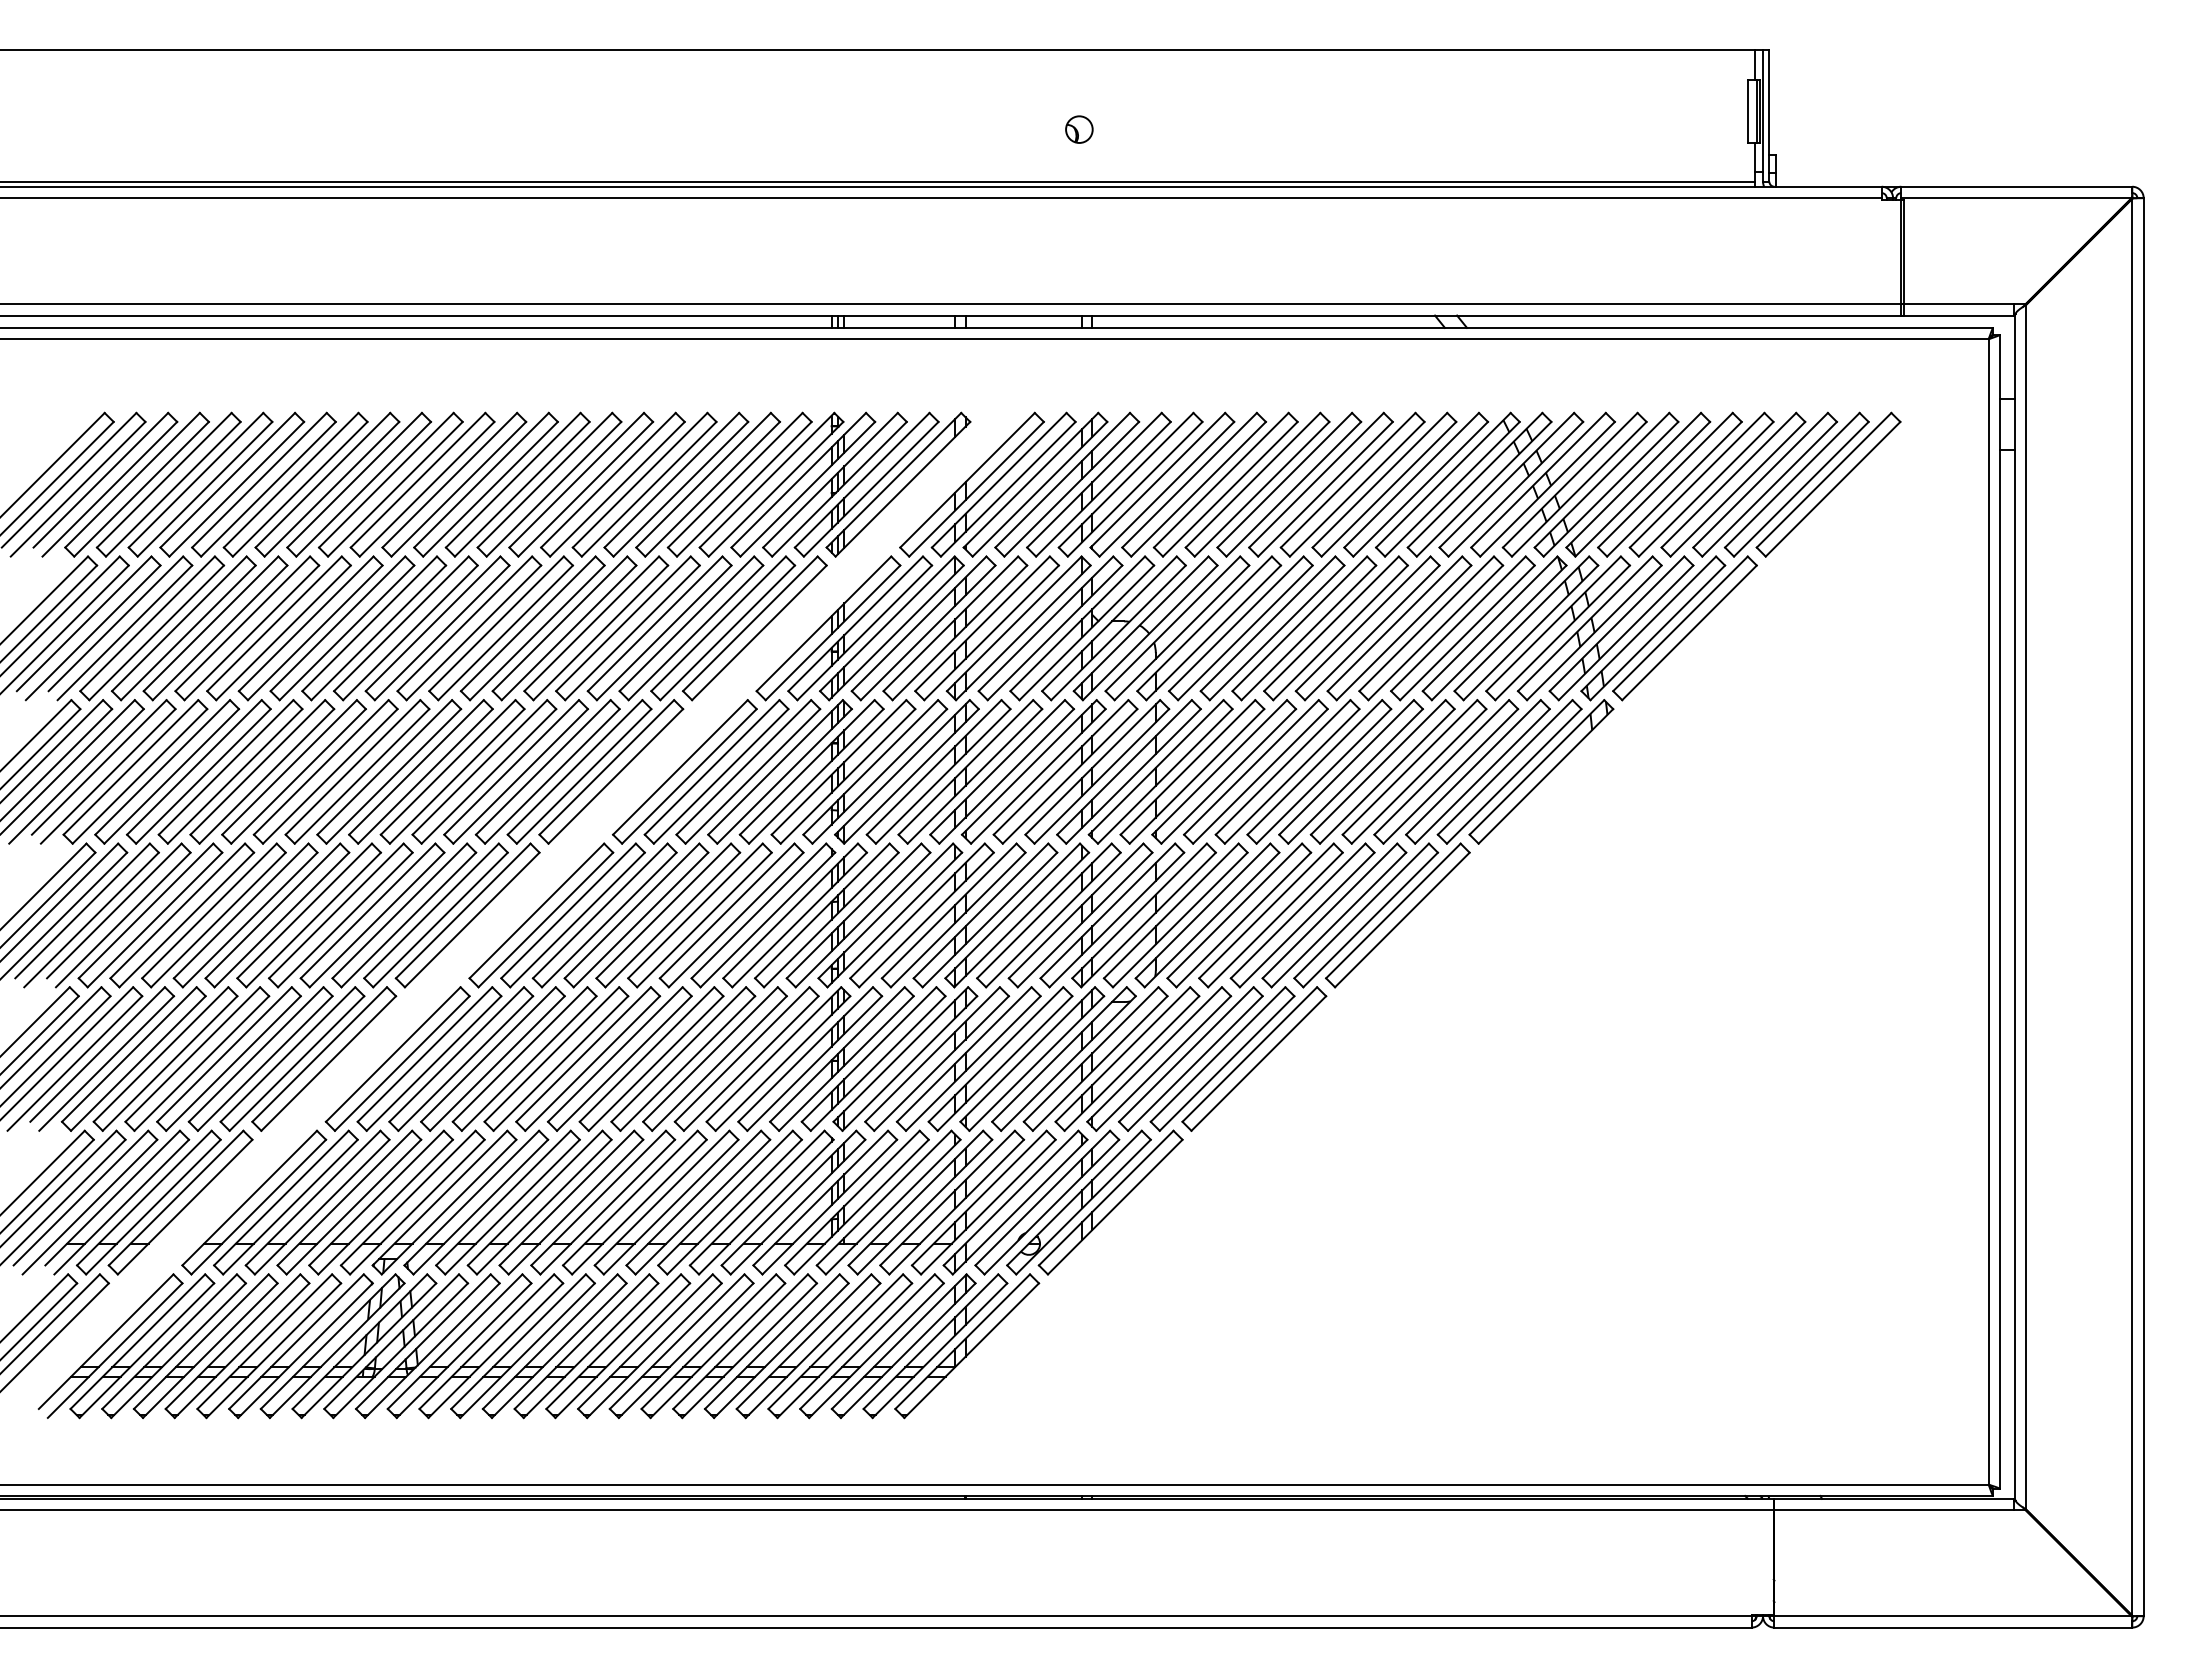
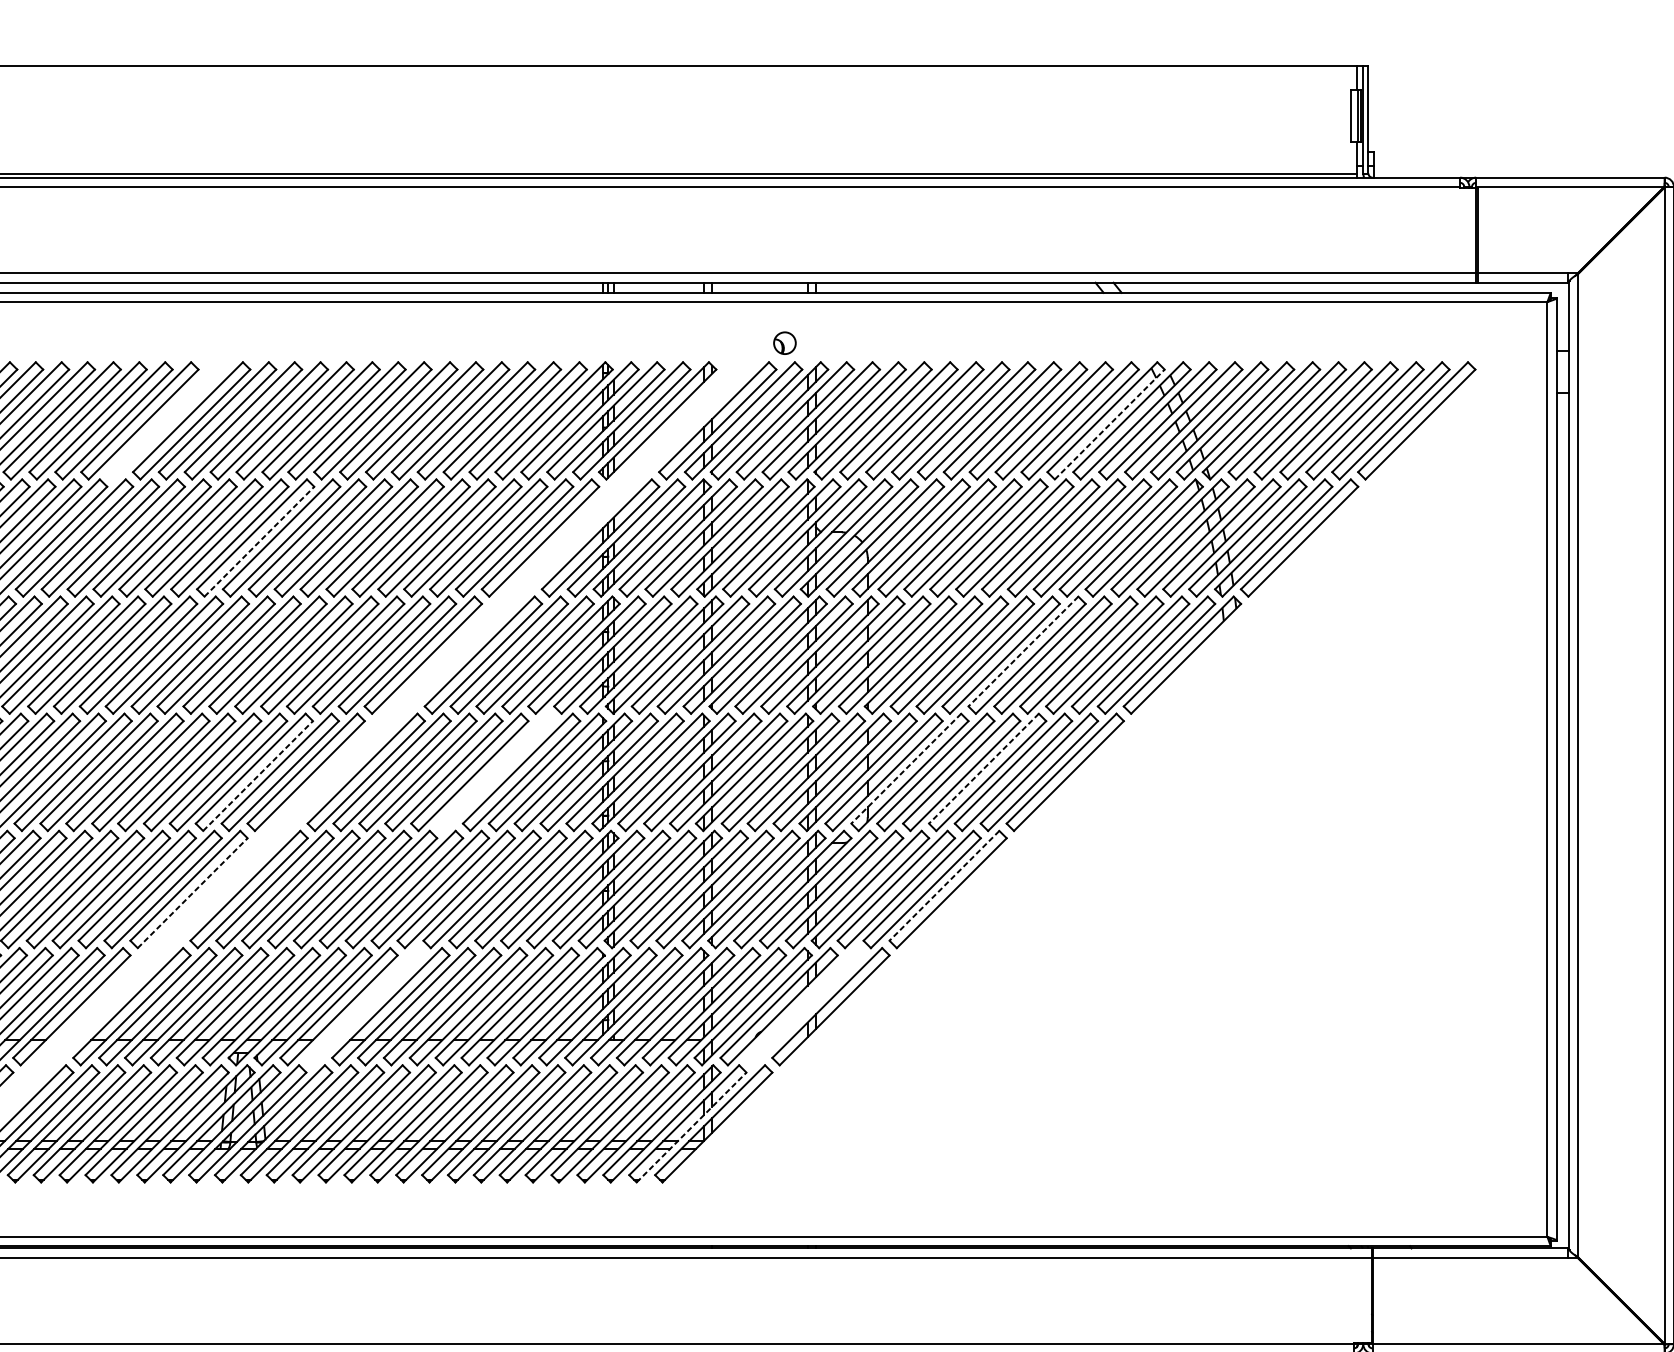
part: (1079, 129) -> (785, 343), moved
part: (295, 484) -> (165, 420), removed
line: (1452, 488) -> (1109, 423), solid -> dashed
line: (410, 632) -> (259, 541), solid -> dashed
line: (1346, 767) -> (1023, 651), solid -> dashed
line: (1202, 911) -> (905, 769), solid -> dashed
line: (1297, 911) -> (983, 769), solid -> dashed
part: (699, 915) -> (495, 772), removed
line: (409, 919) -> (258, 775), solid -> dashed
line: (1249, 1054) -> (944, 885), solid -> dashed
line: (329, 1063) -> (193, 893), solid -> dashed
part: (539, 1202) -> (364, 1006), removed
part: (1078, 1202) -> (804, 1006), removed
line: (940, 1350) -> (692, 1127), solid -> dashed

